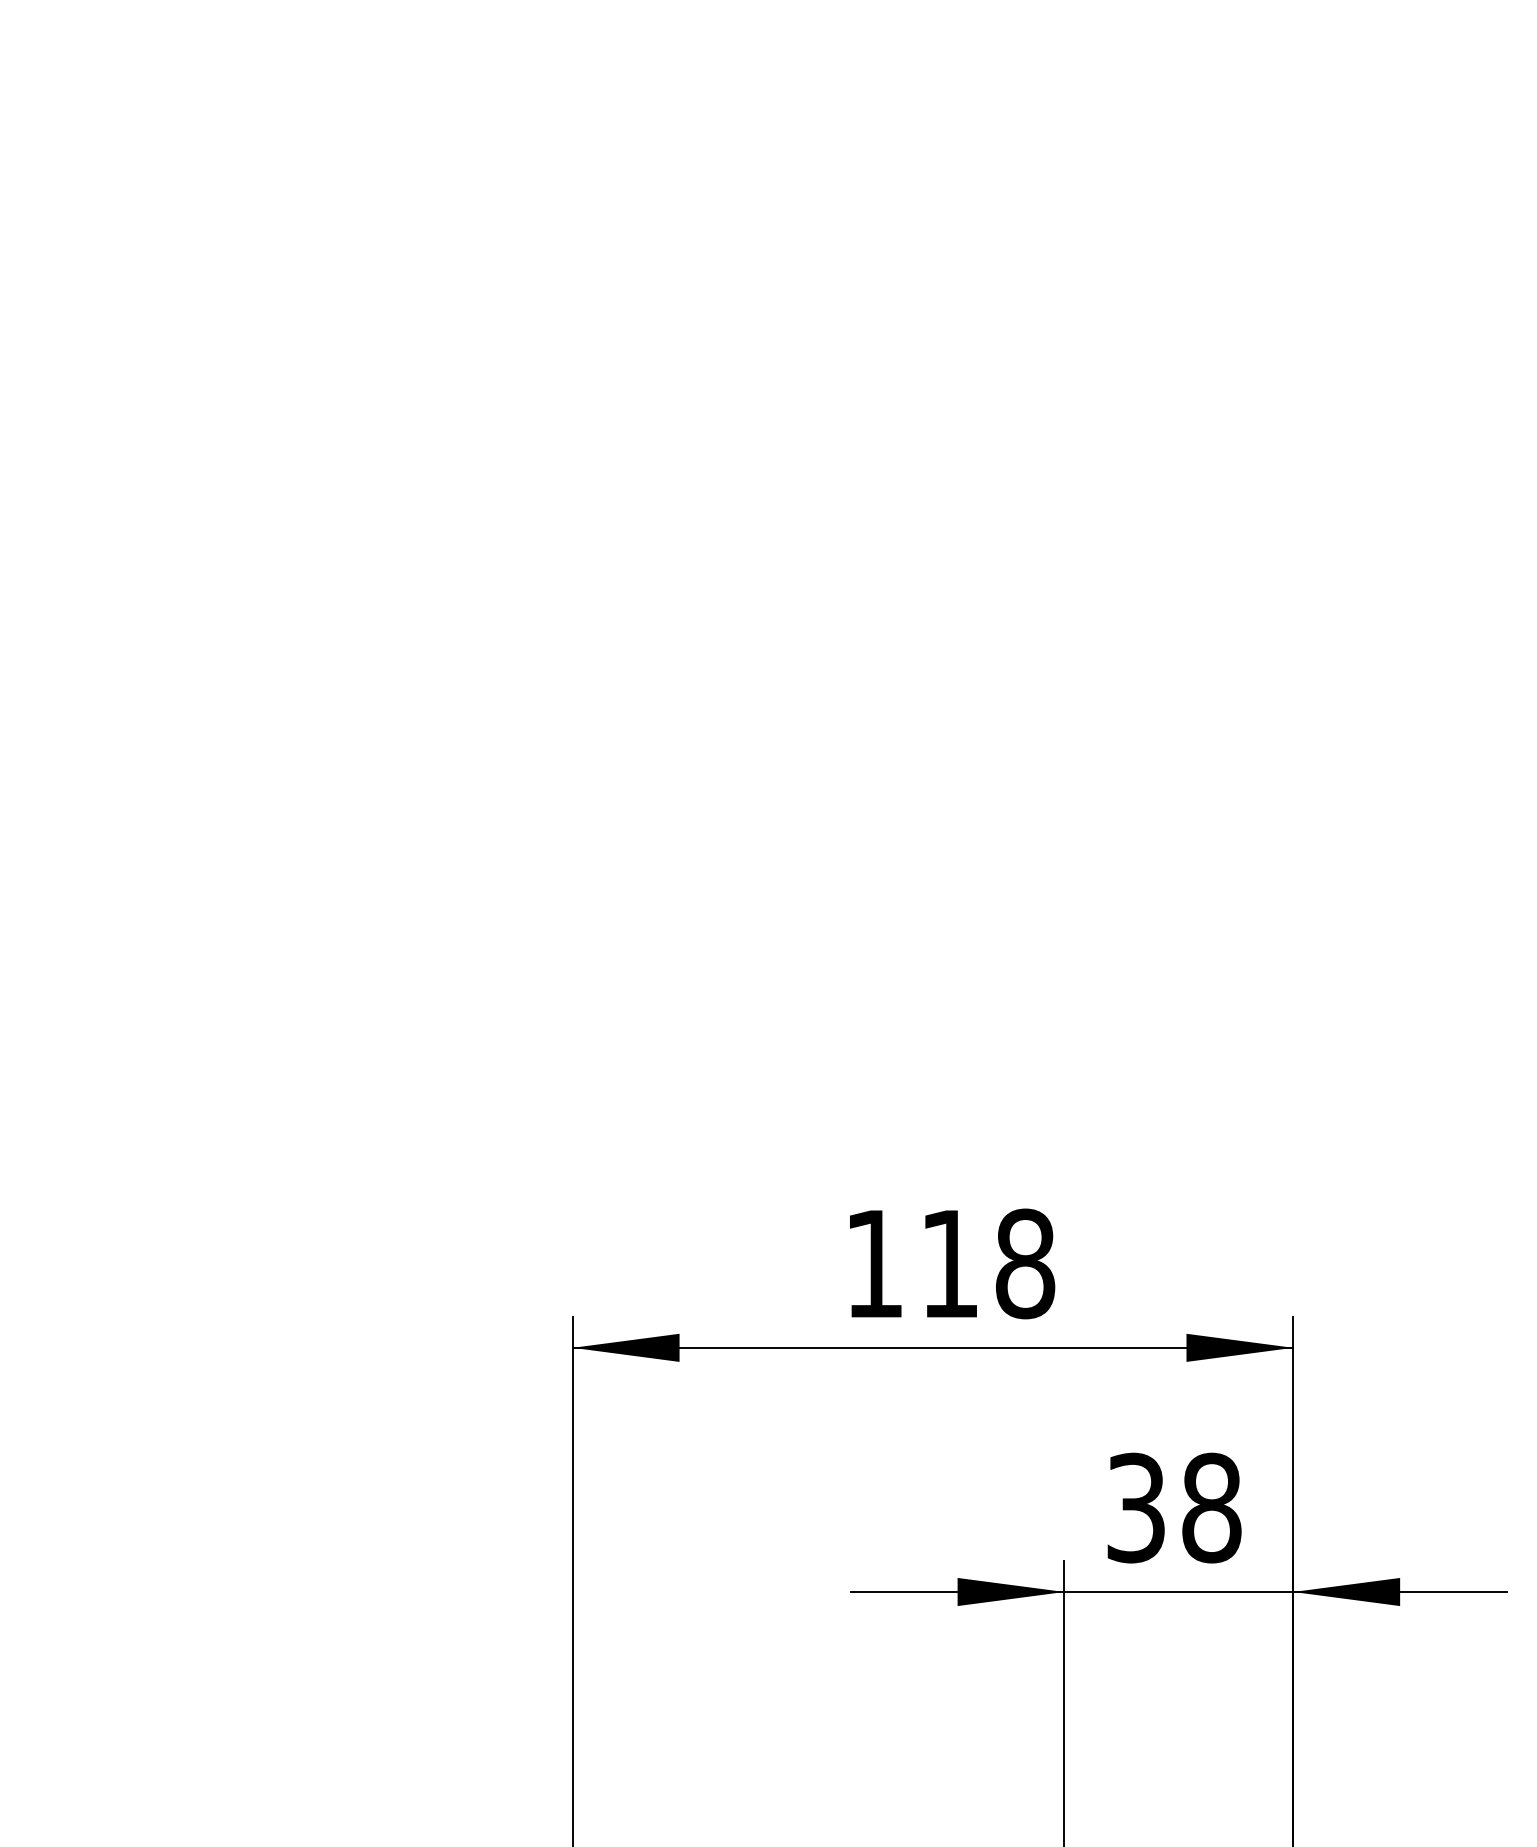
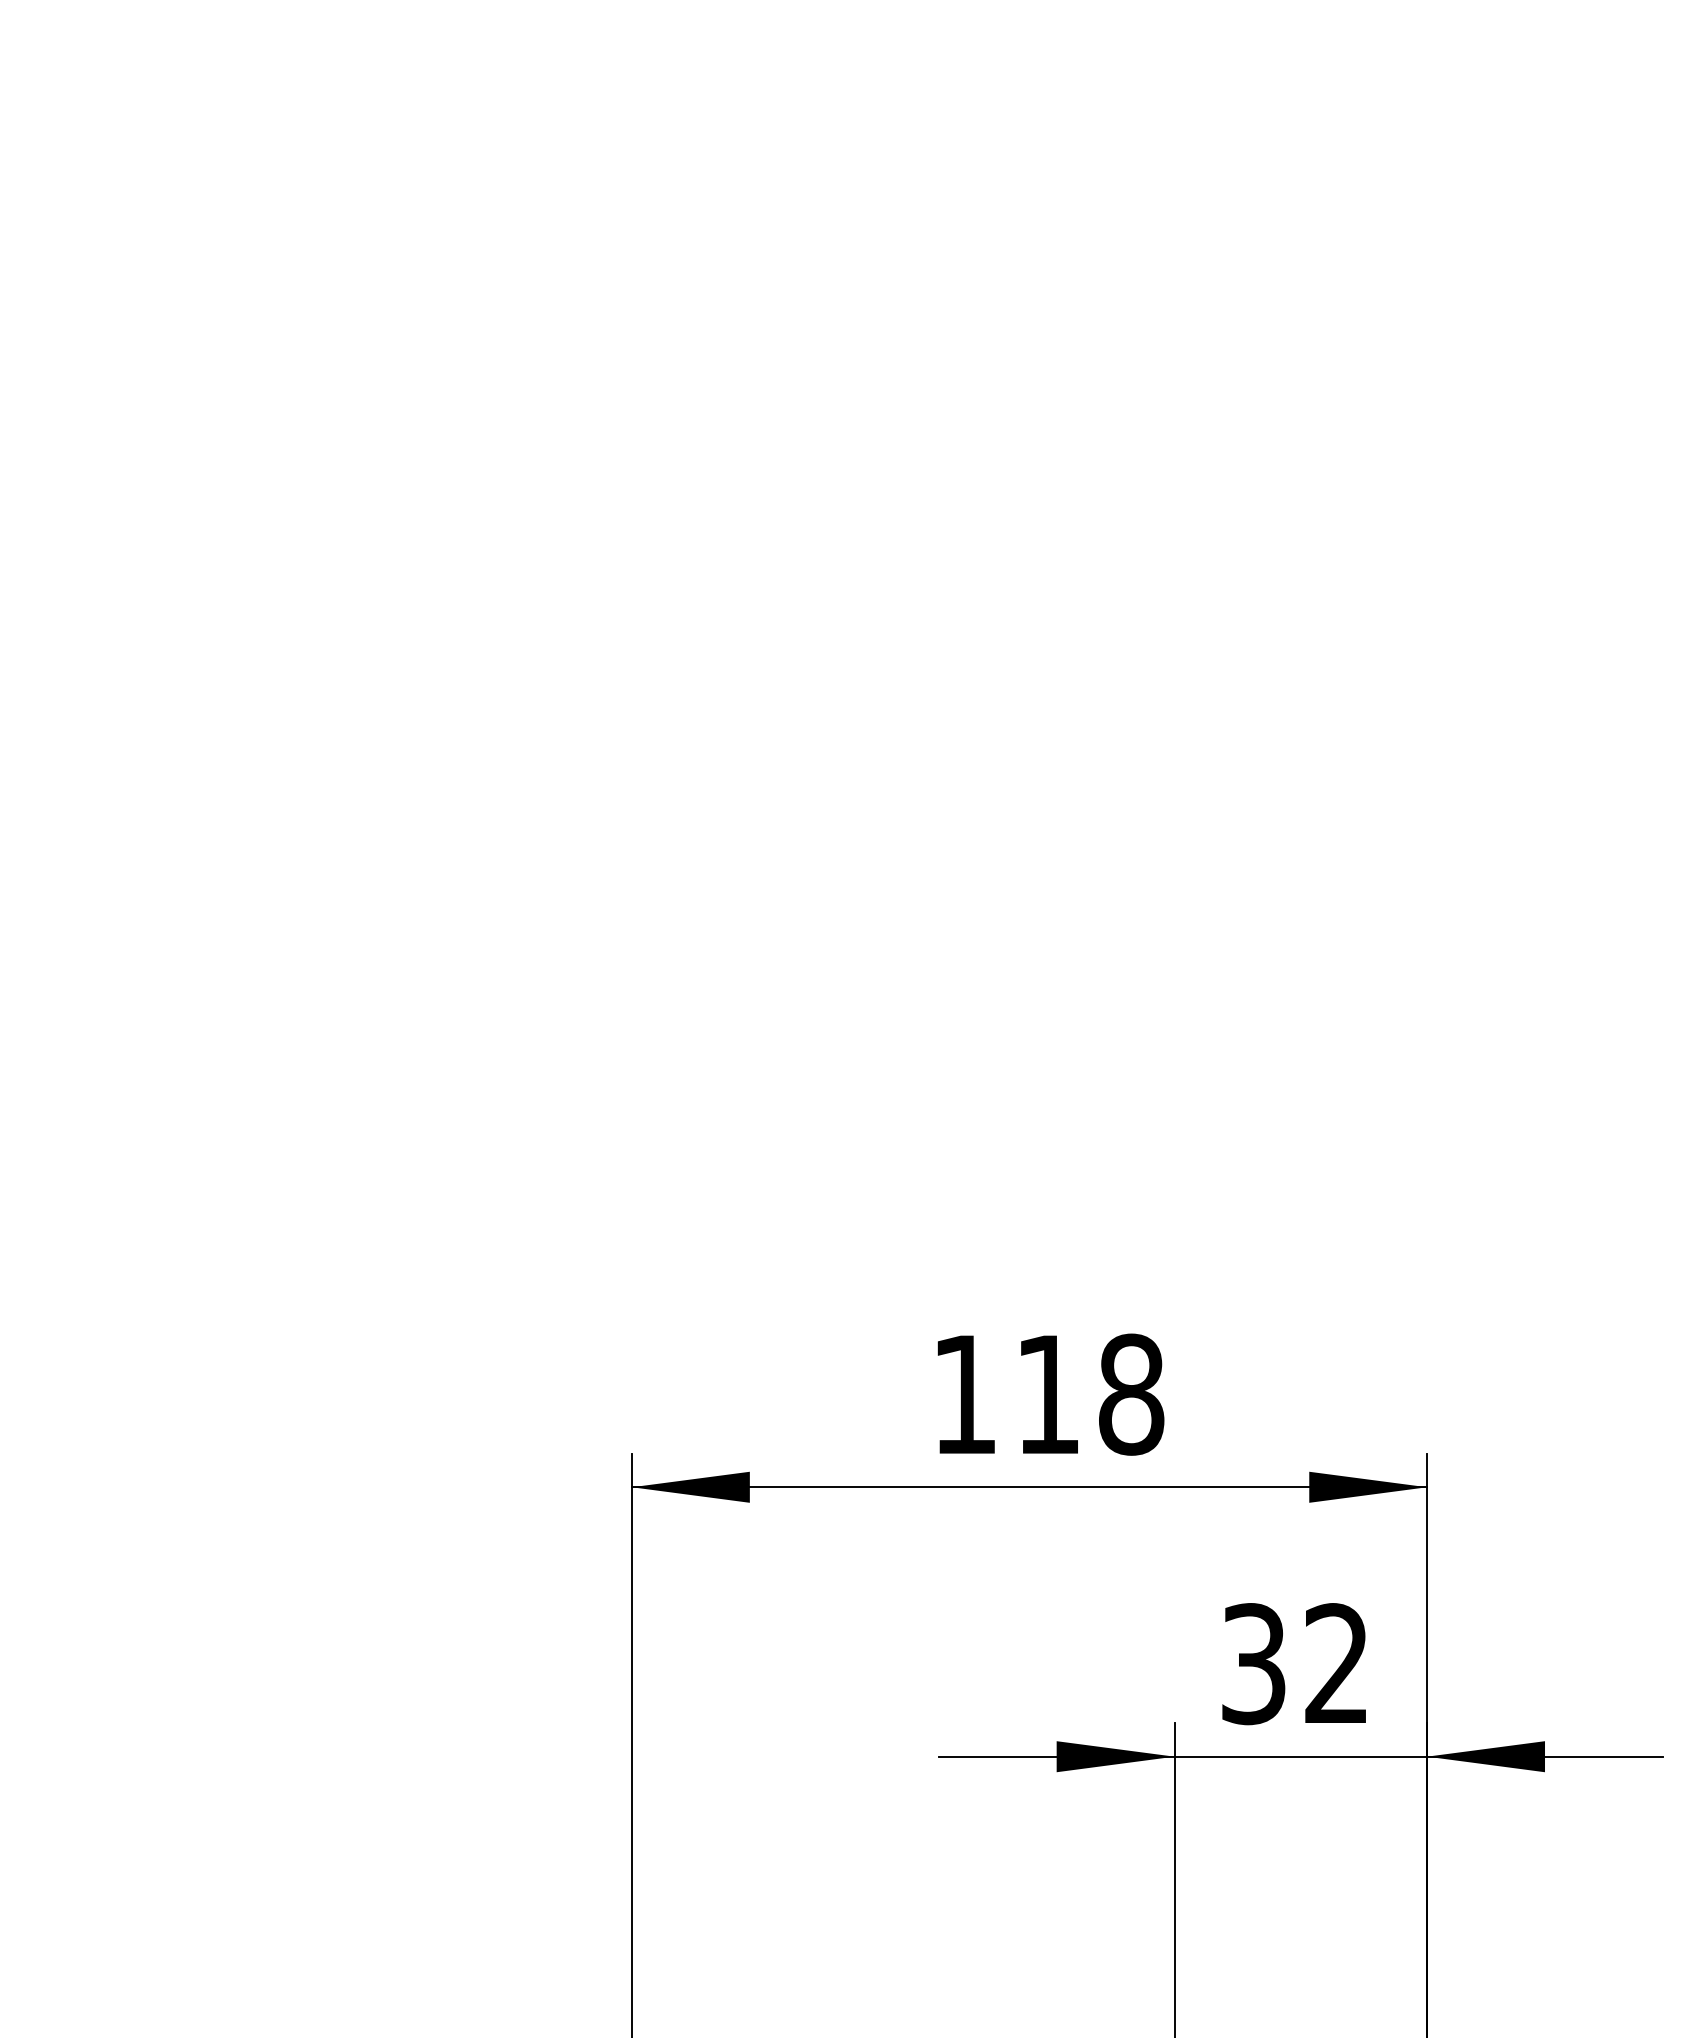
text: (1212, 1508) -> (1337, 1664), 38 -> 32

